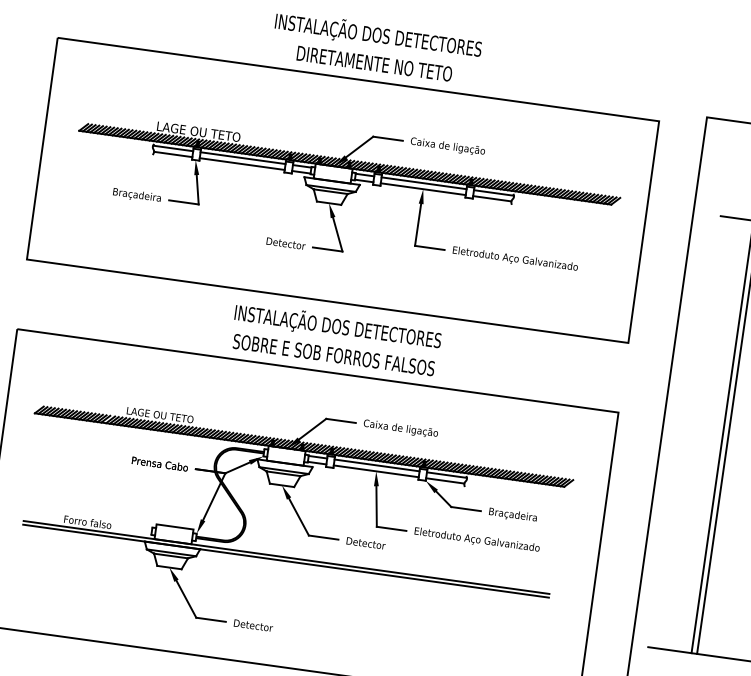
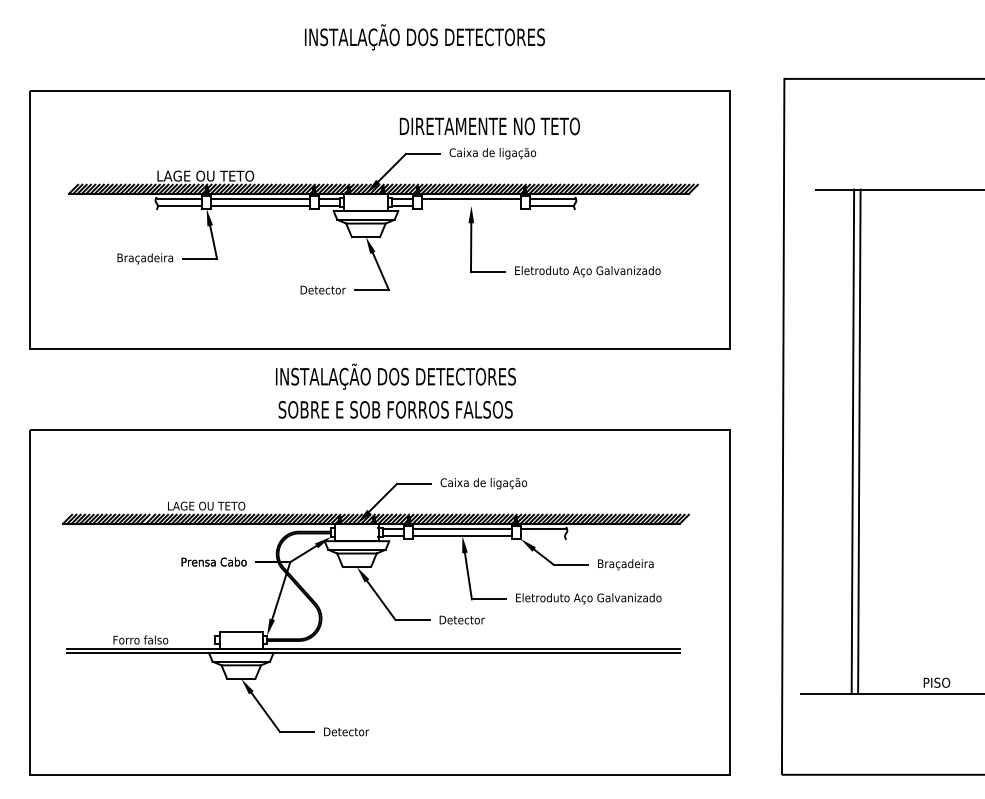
text: (378, 35) -> (424, 37), moved
text: (374, 63) -> (489, 126), moved
line: (422, 189) -> (470, 206), removed
line: (444, 481) -> (542, 536), removed

